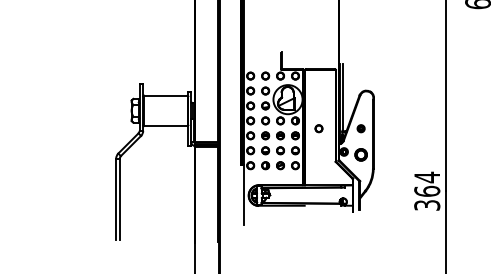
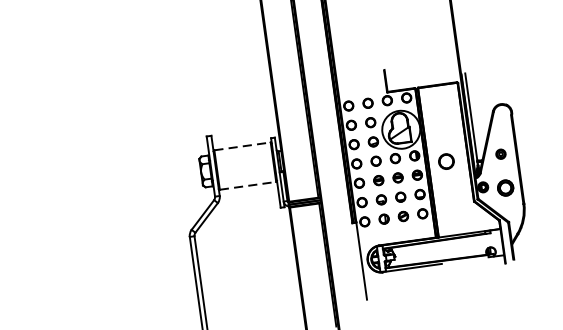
line: (165, 95) -> (242, 146), solid -> dashed
line: (165, 126) -> (247, 186), solid -> dashed
part: (318, 128) -> (445, 161), size x1.6

